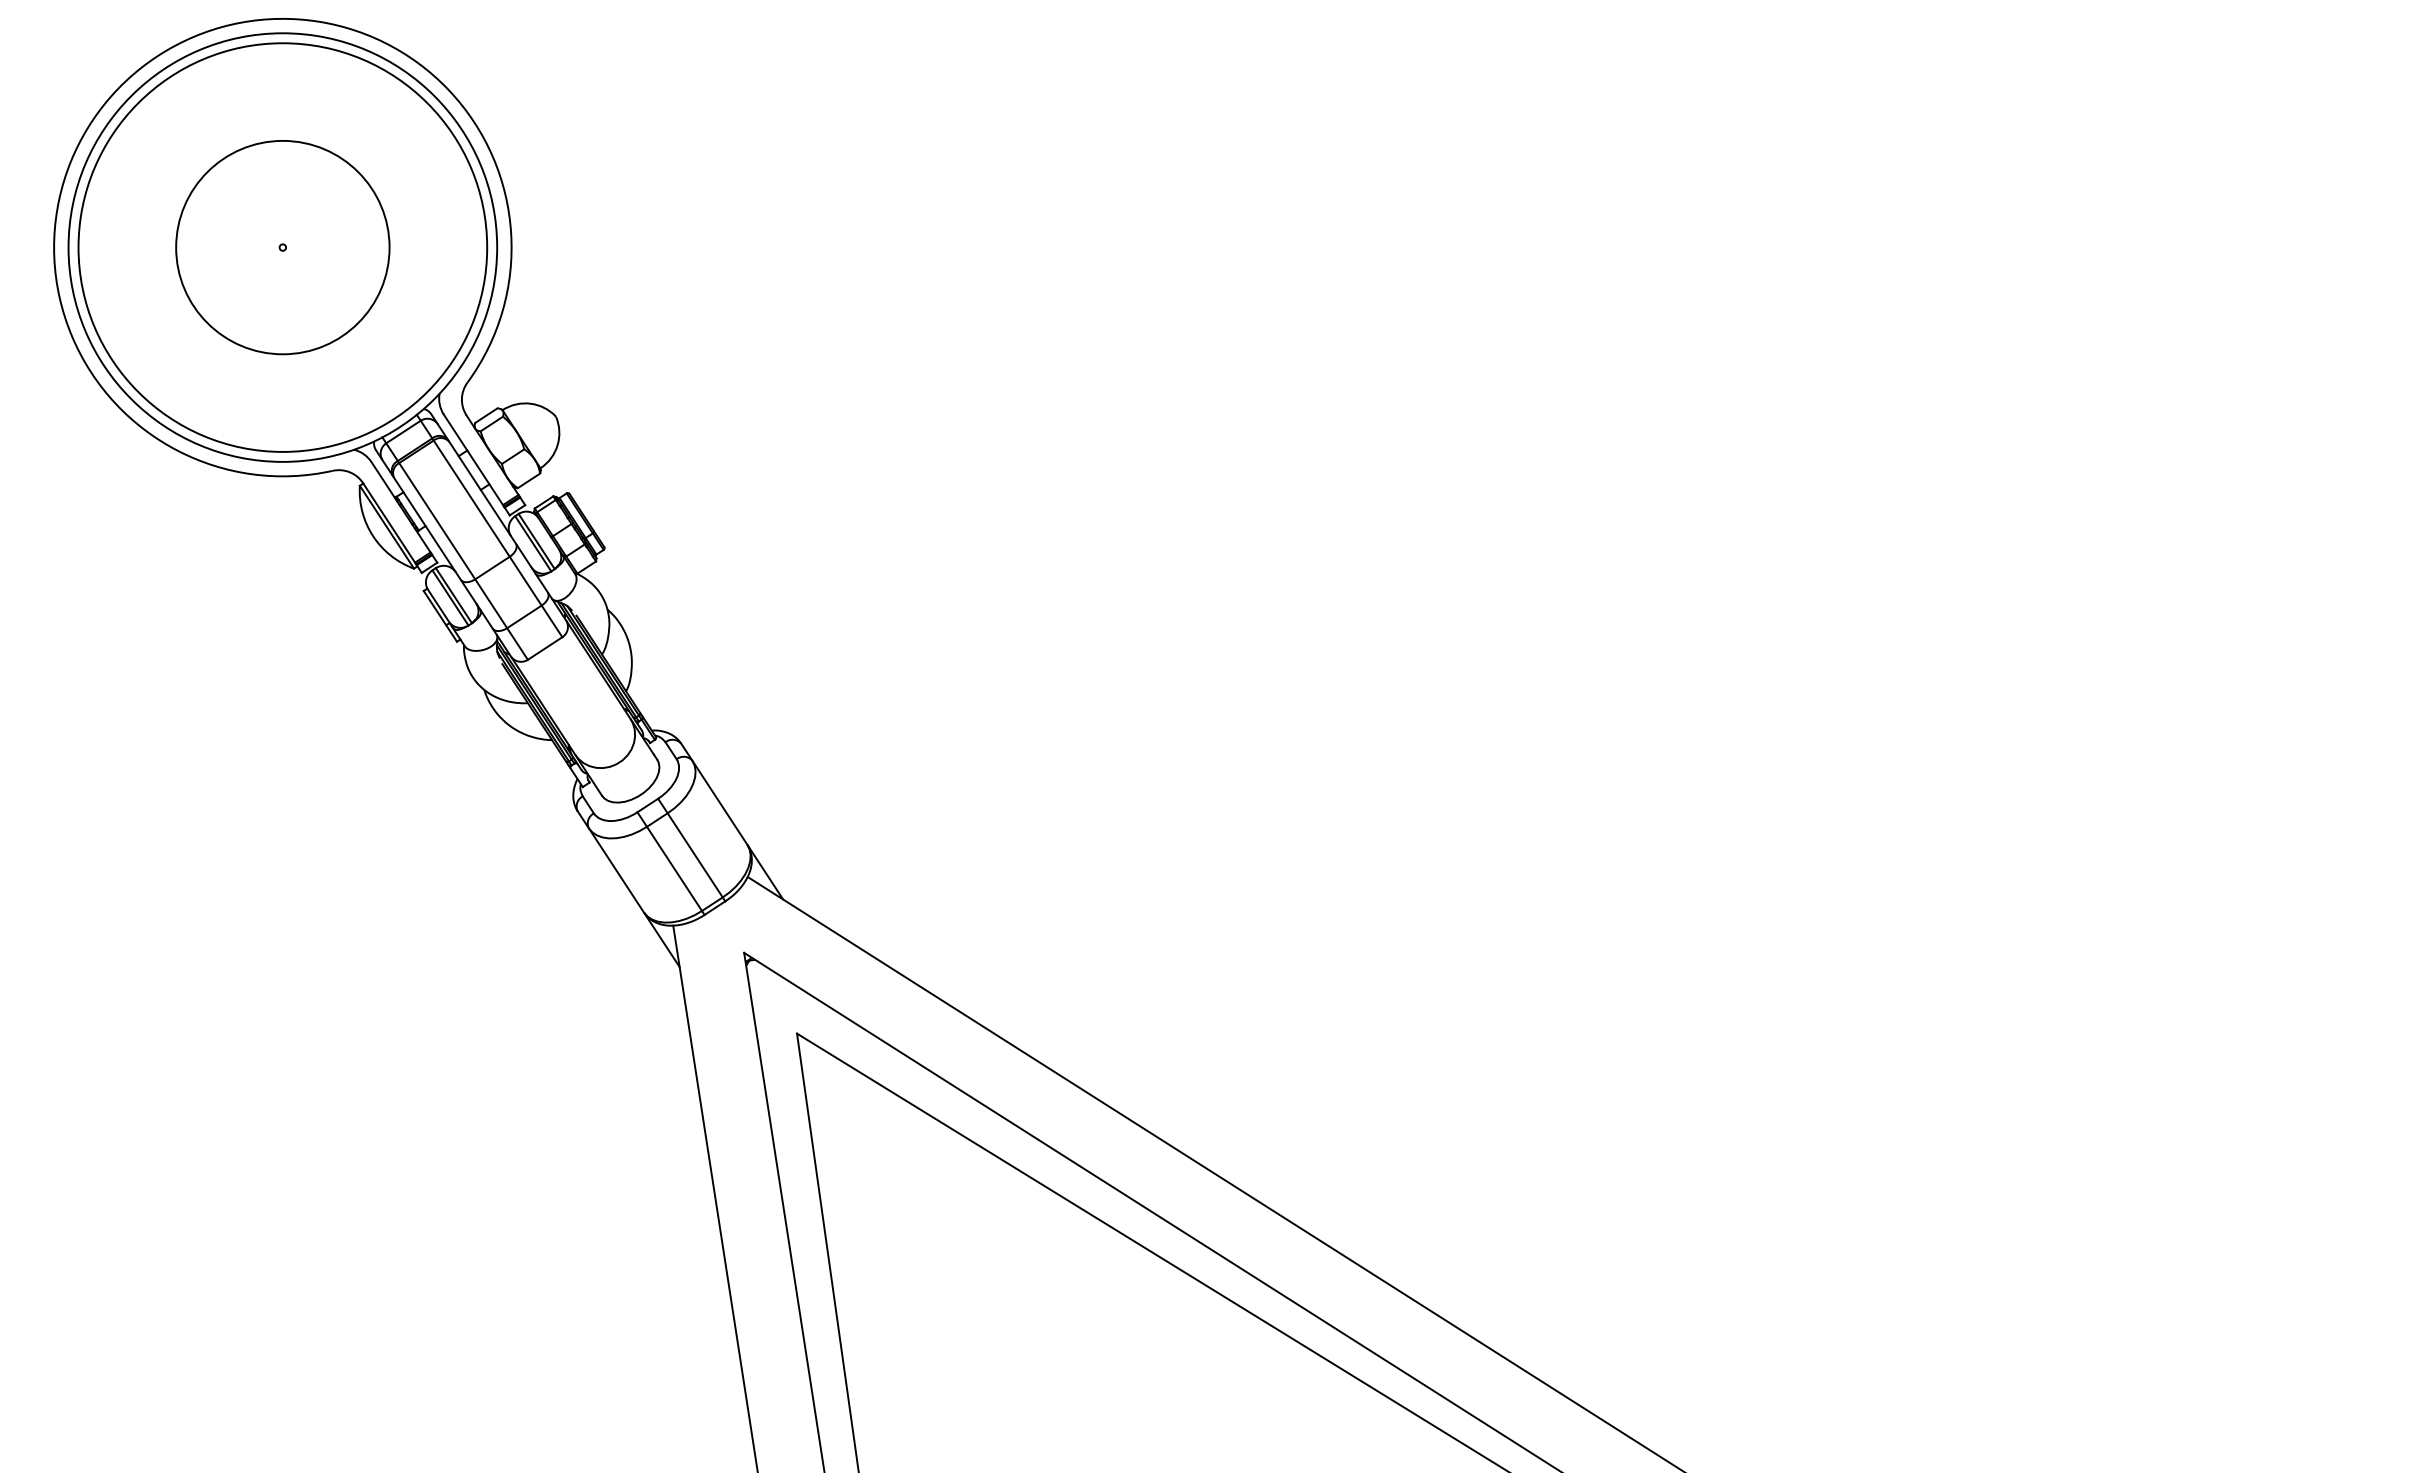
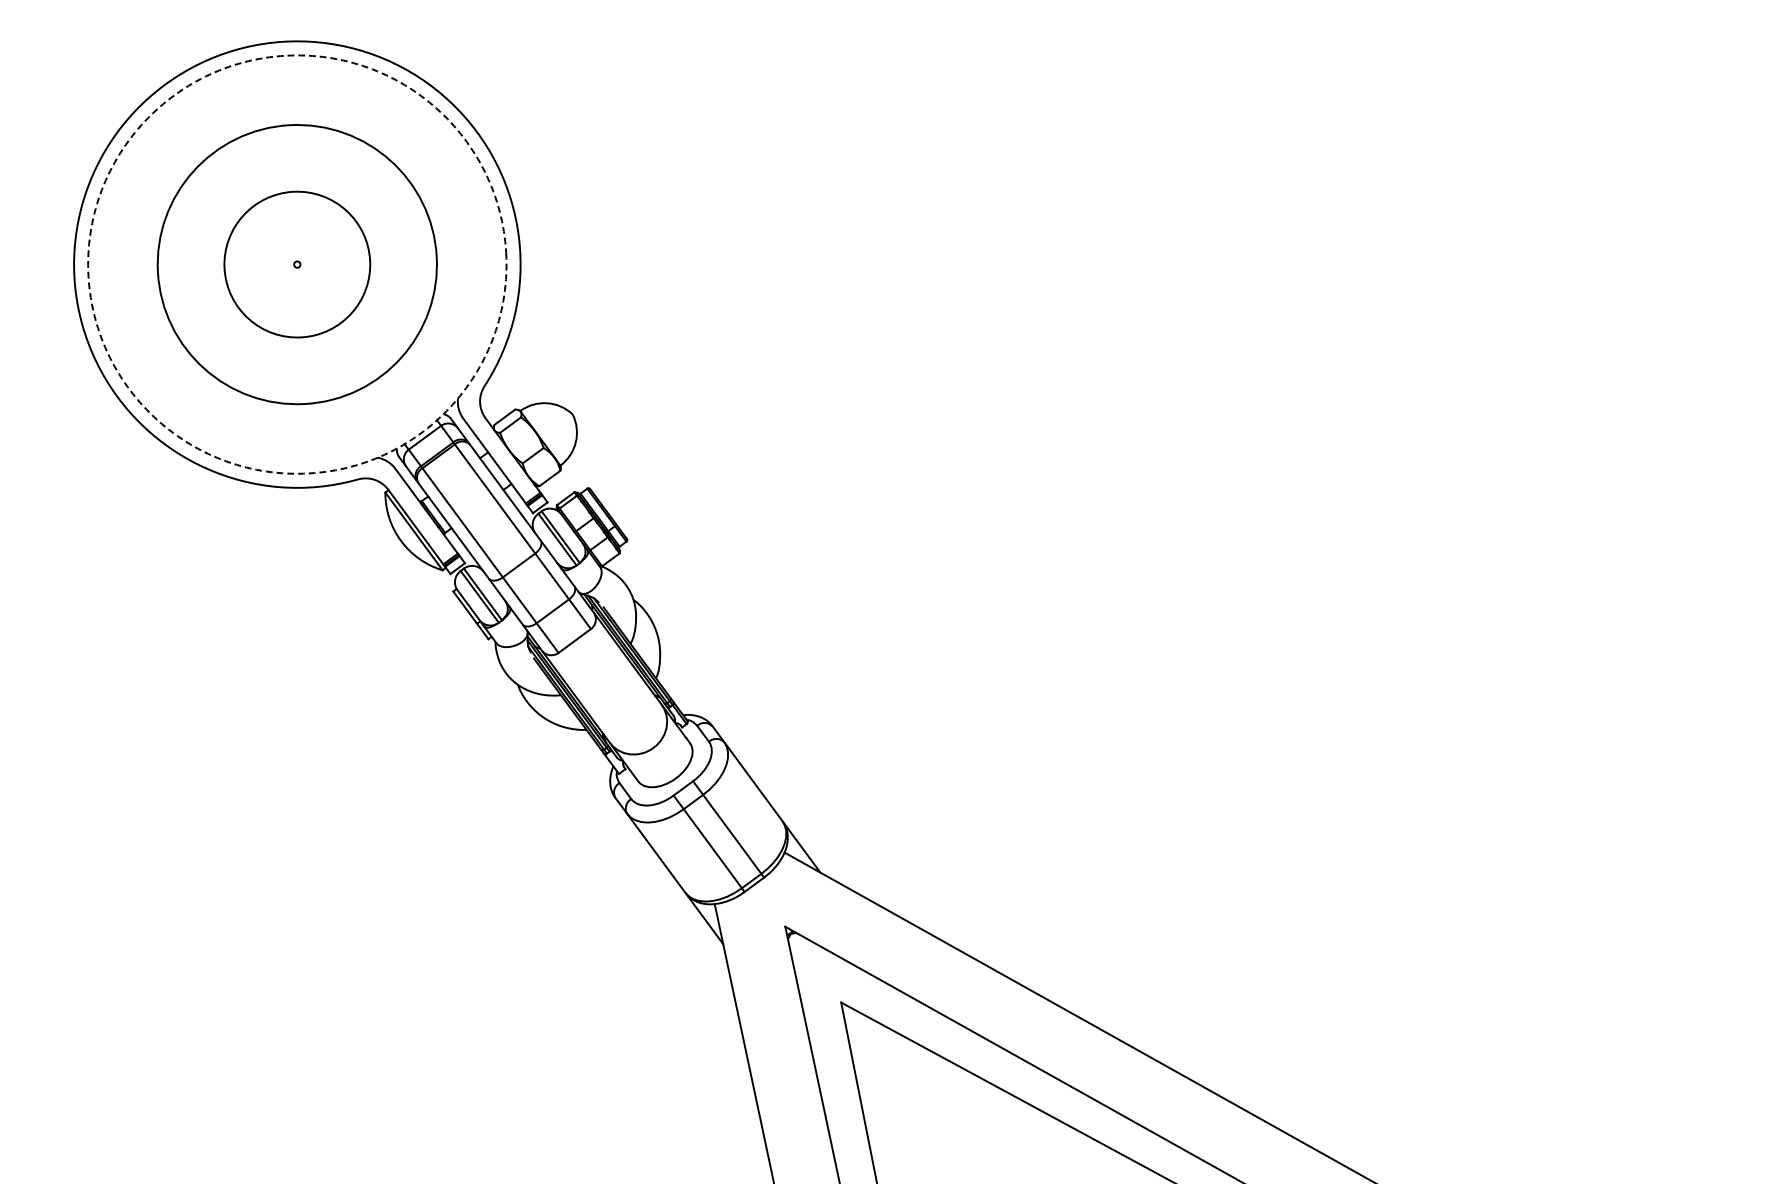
circle: (282, 247) -> (296, 264), size x0.7
circle: (282, 247) -> (296, 264), size x0.7
circle: (282, 247) -> (296, 264), solid -> dashed

